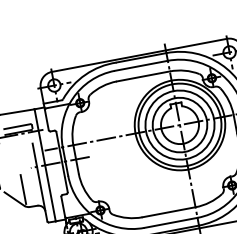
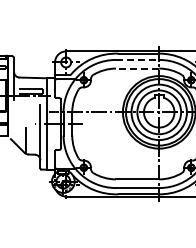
line: (141, 65) -> (137, 59), solid -> dashed
line: (143, 76) -> (137, 68), solid -> dashed

